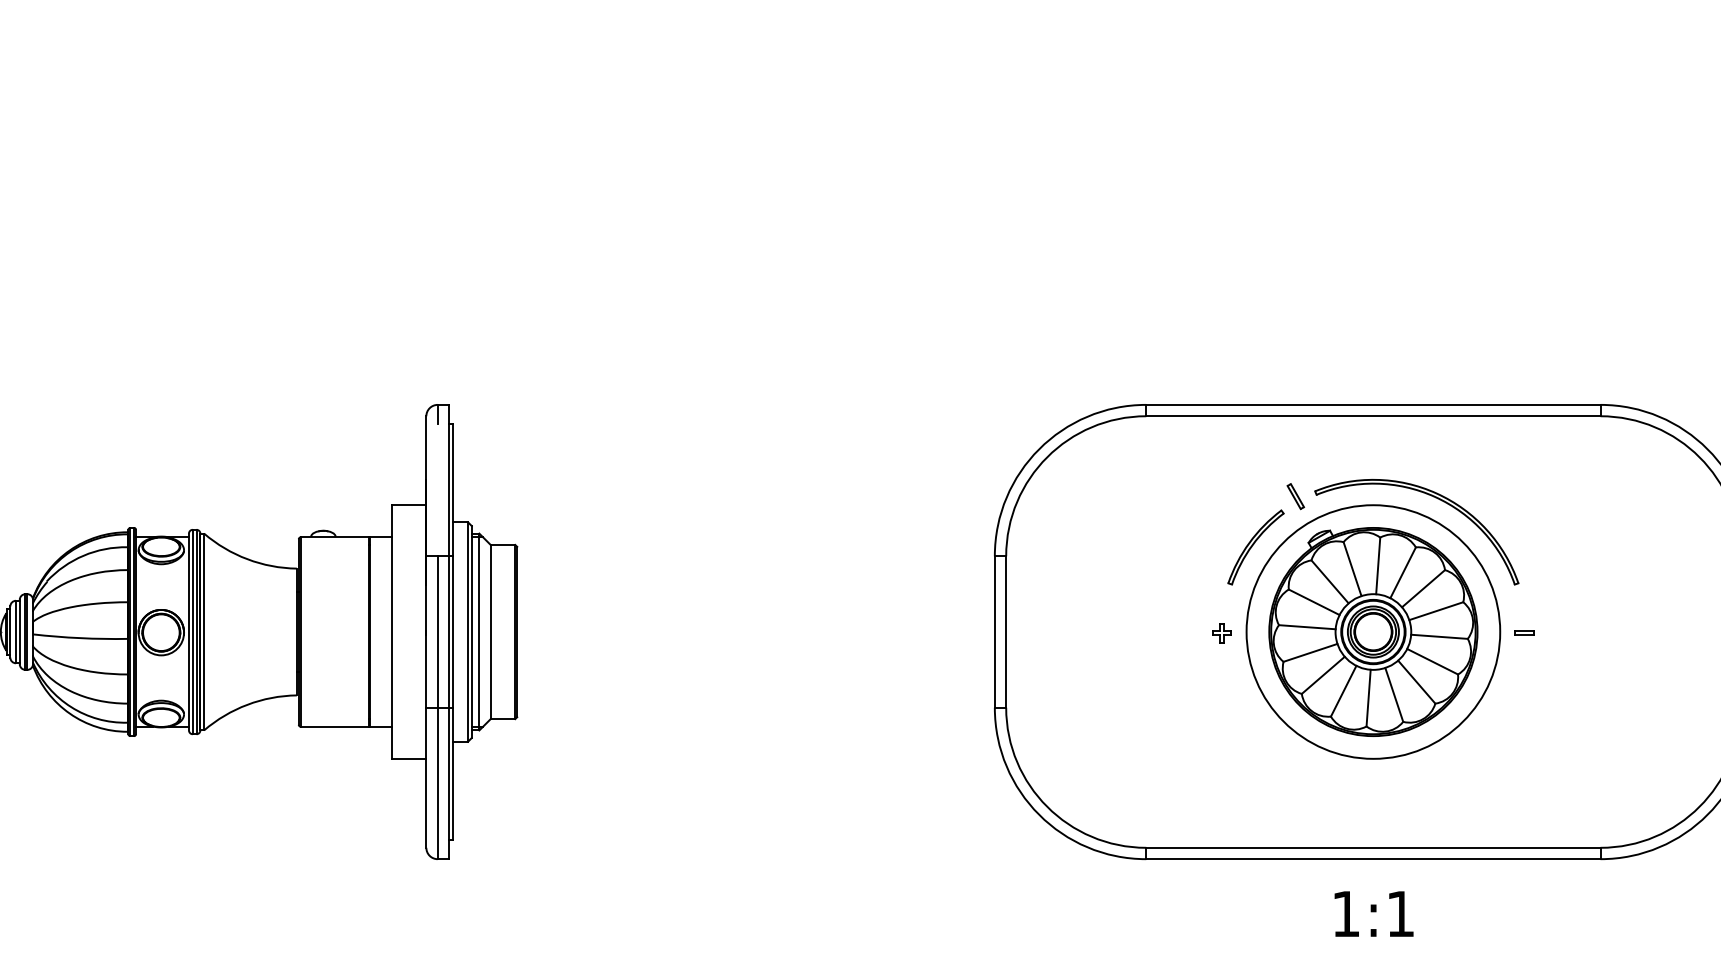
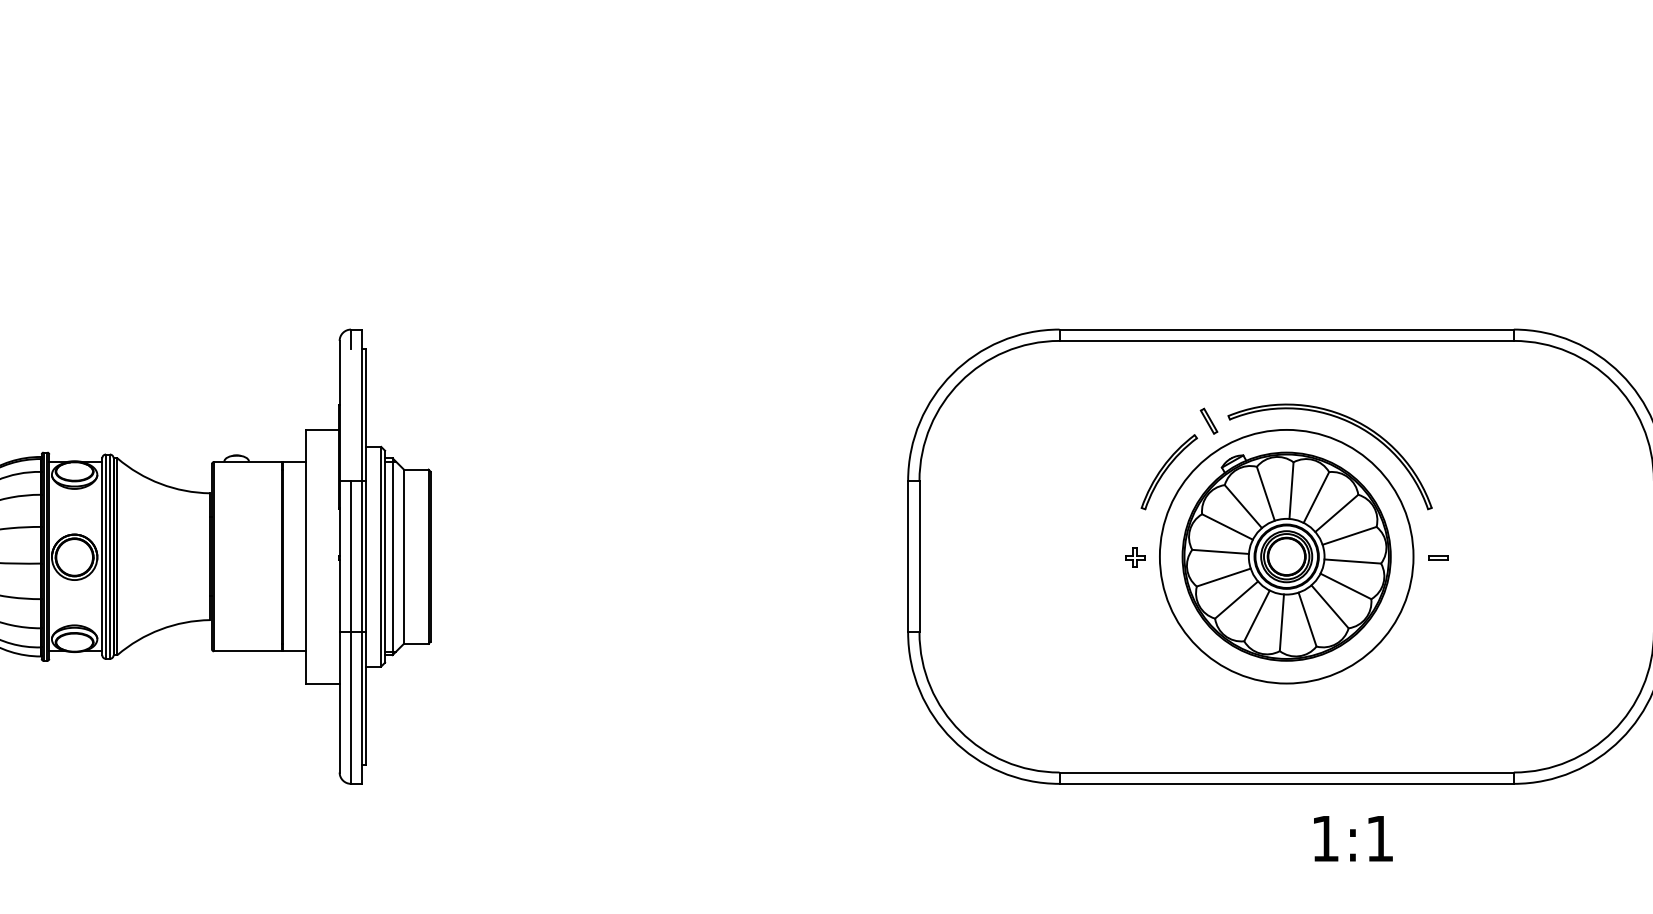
text: (1373, 913) -> (1352, 838), moved

